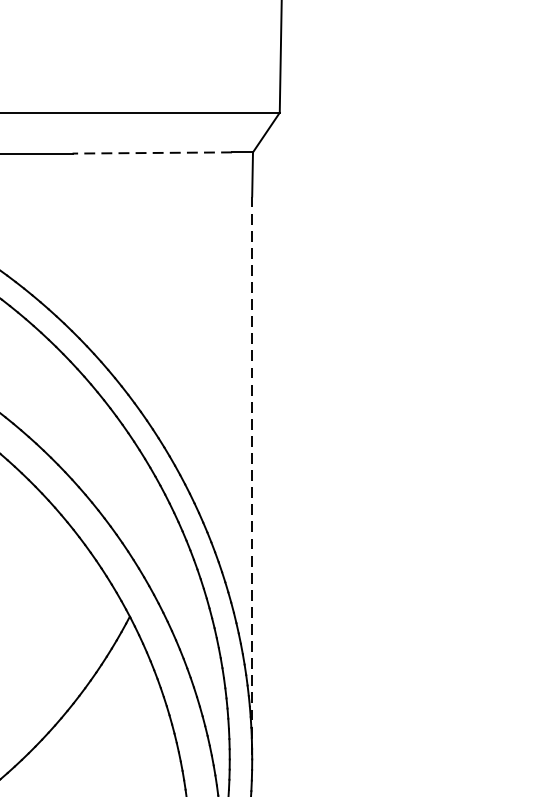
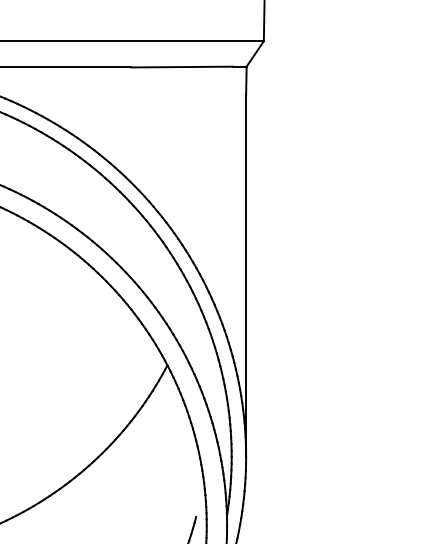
line: (151, 153) -> (181, 67), dashed -> solid
line: (252, 478) -> (246, 276), dashed -> solid

